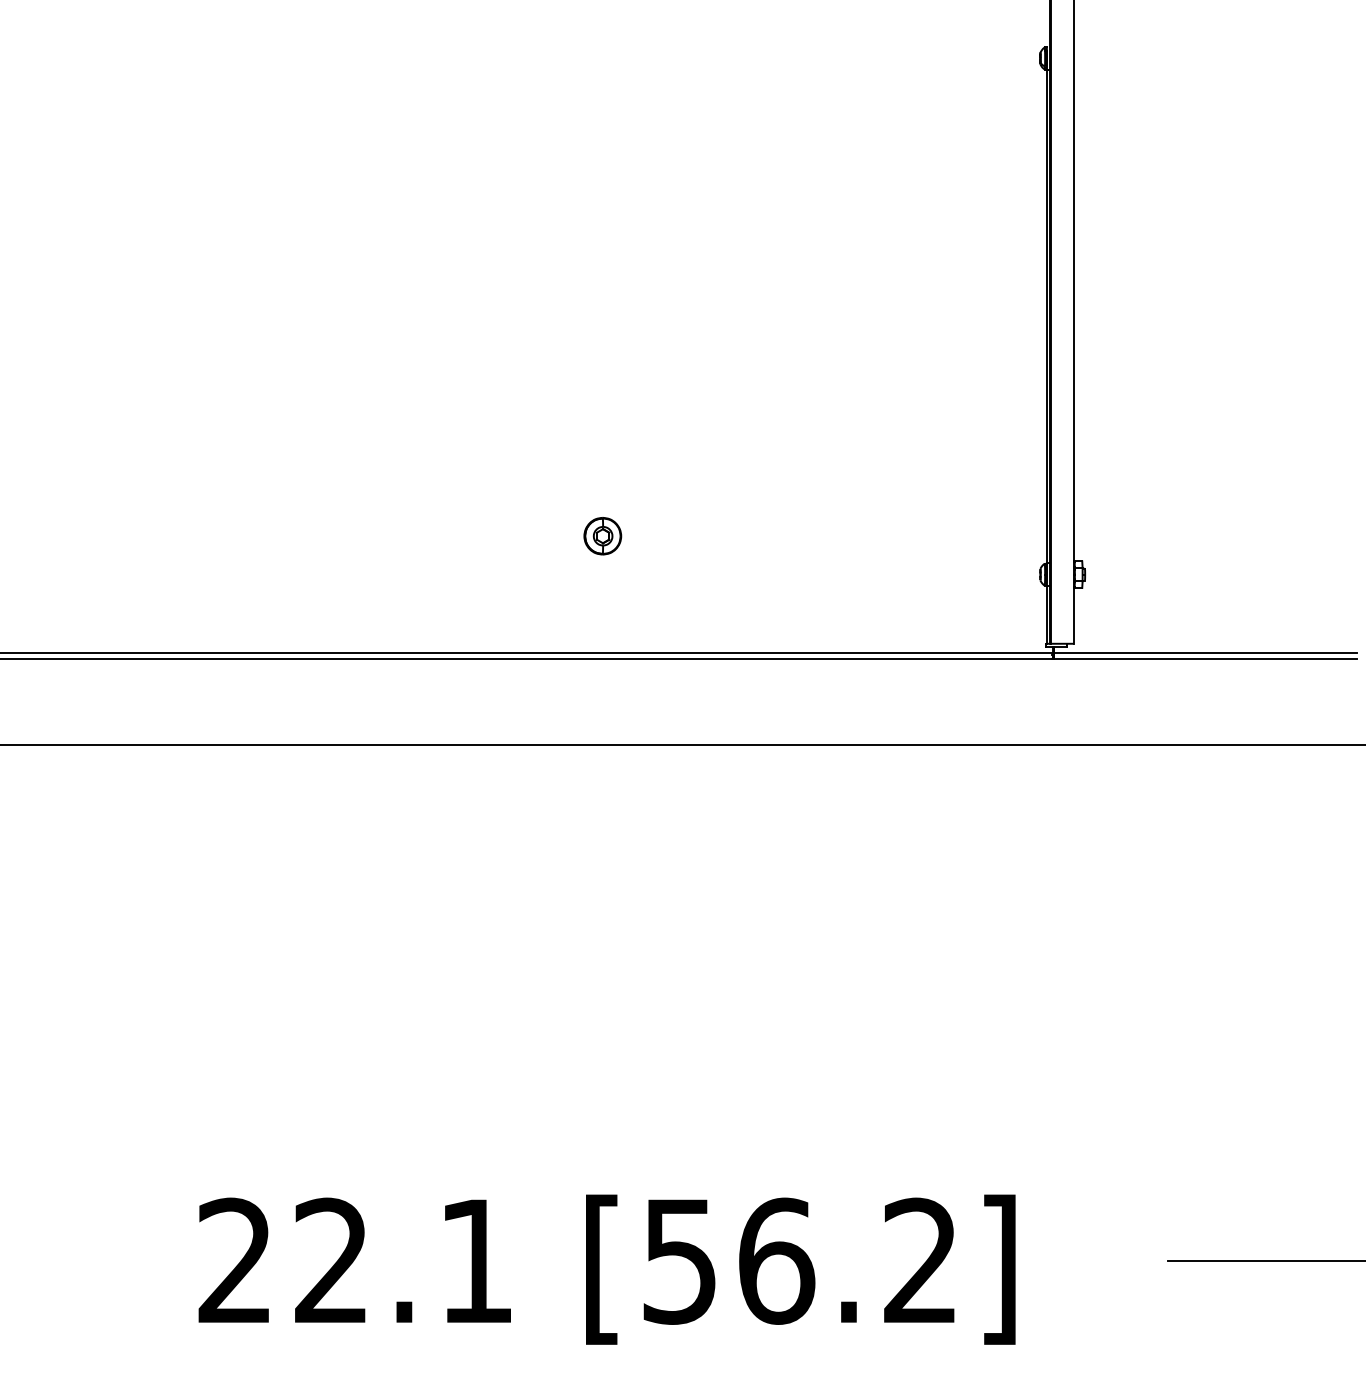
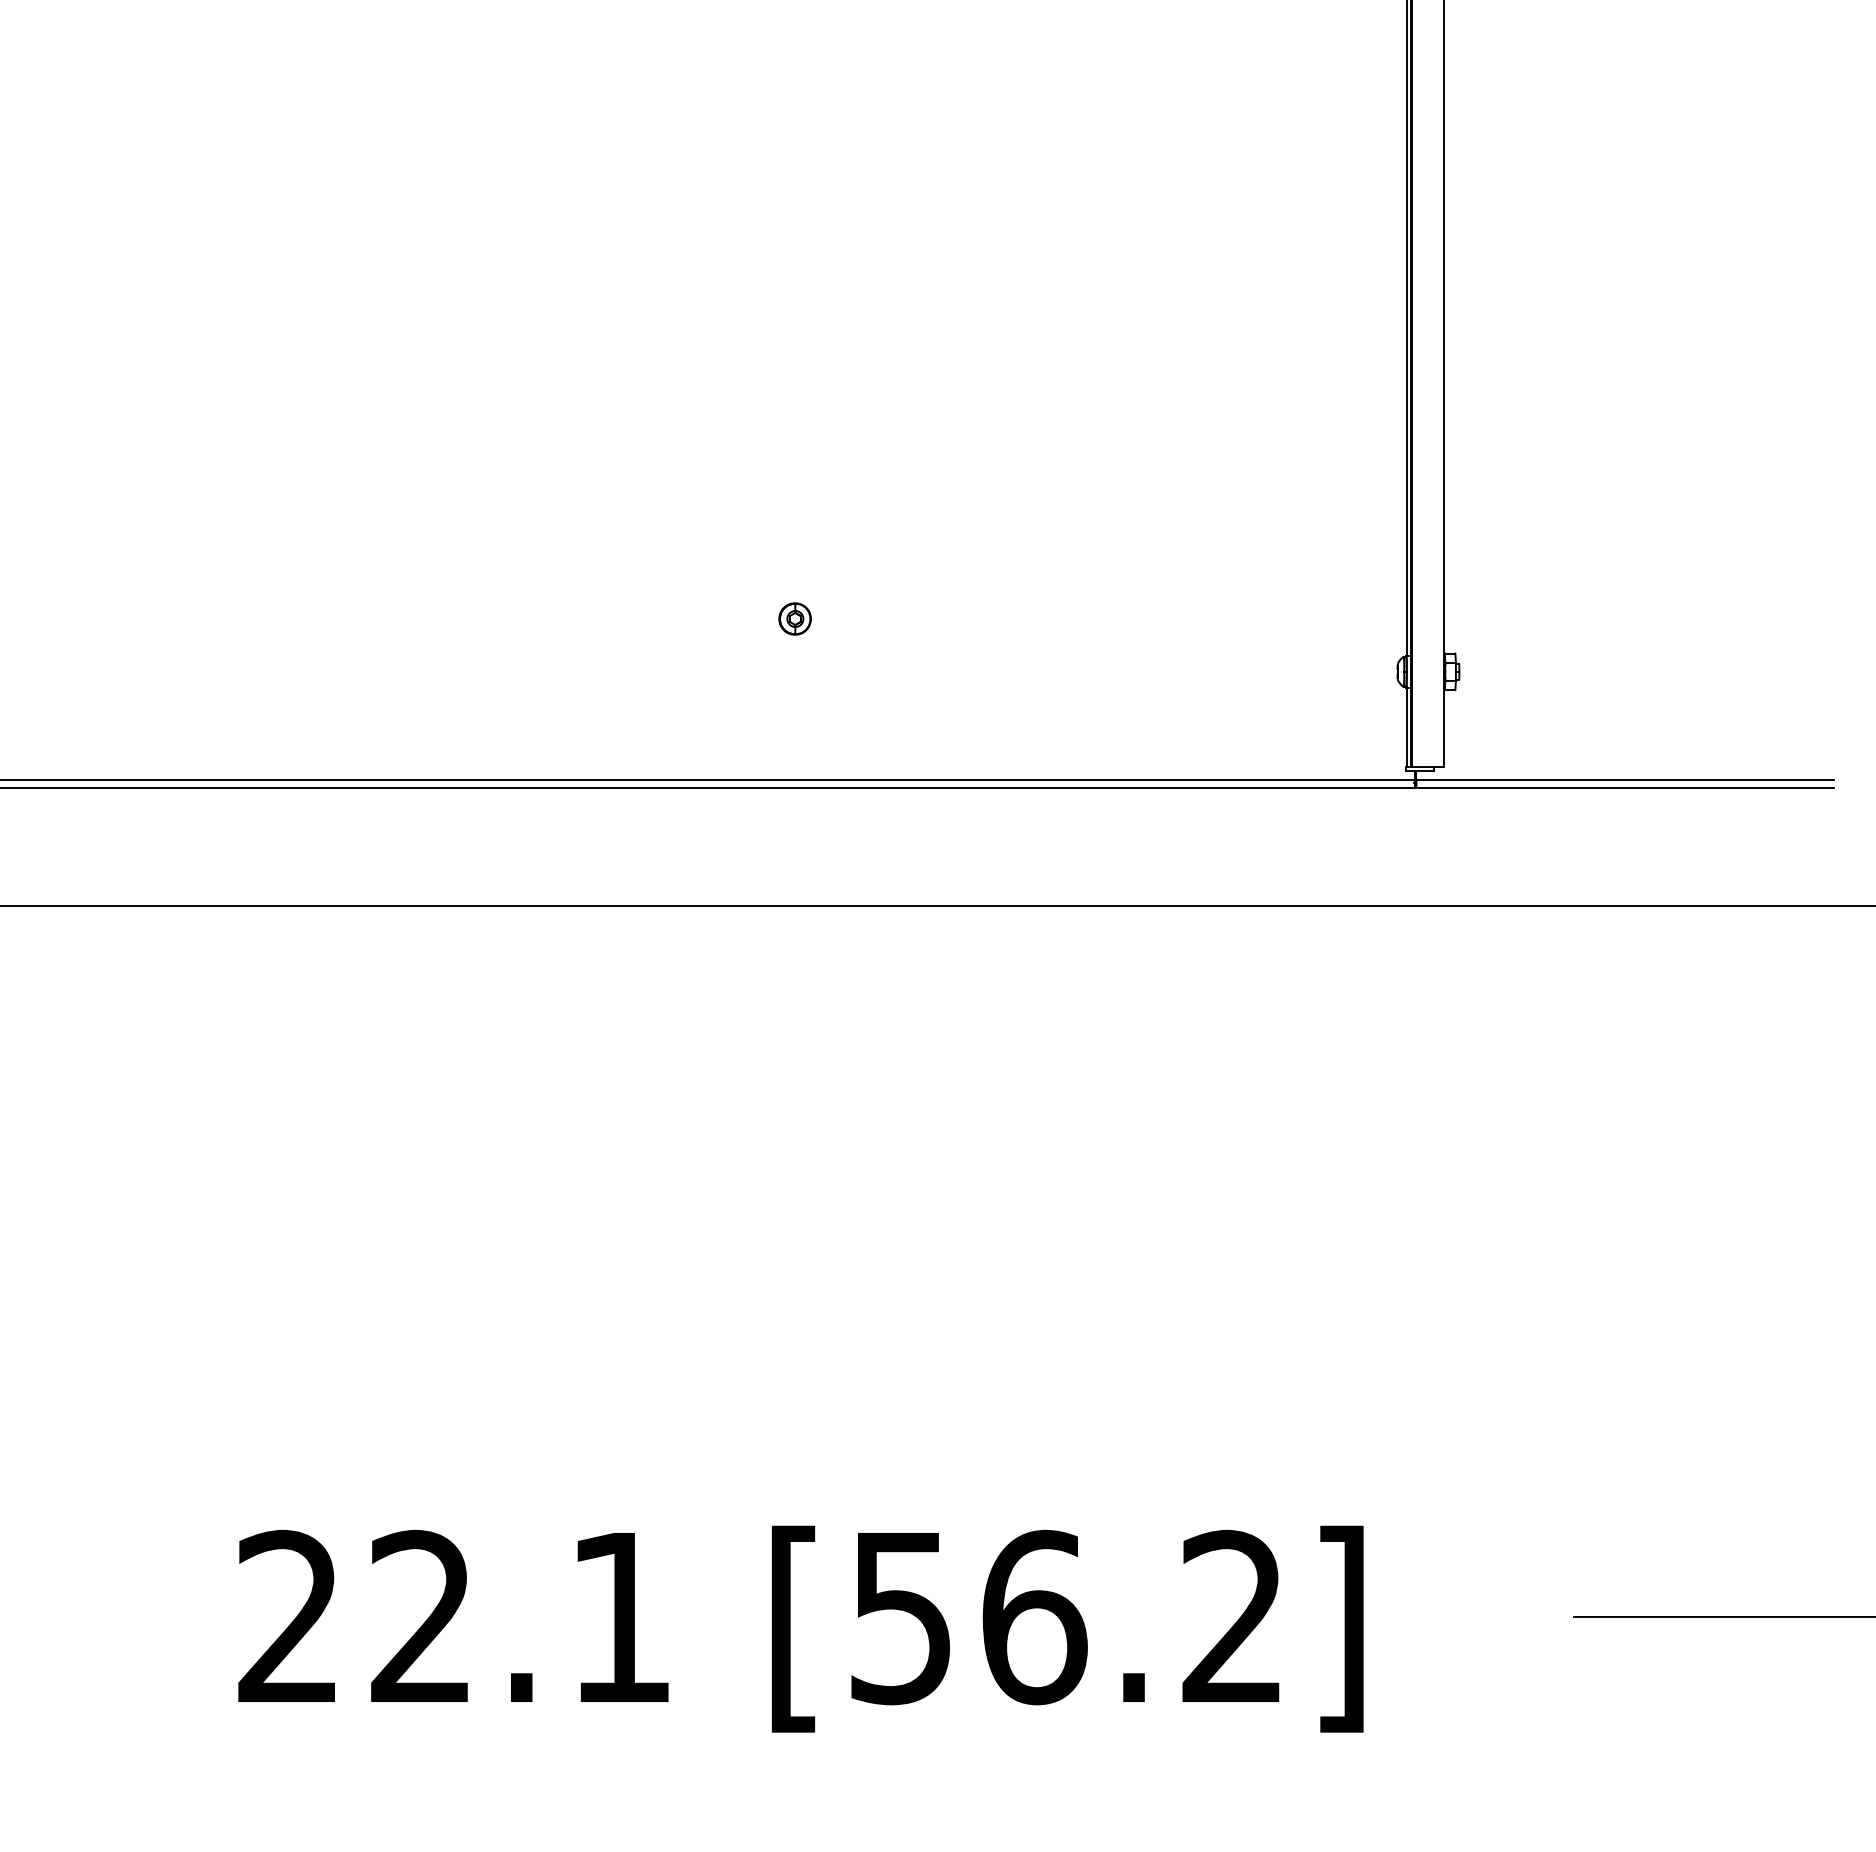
part: (602, 536) -> (794, 619), size x0.62

